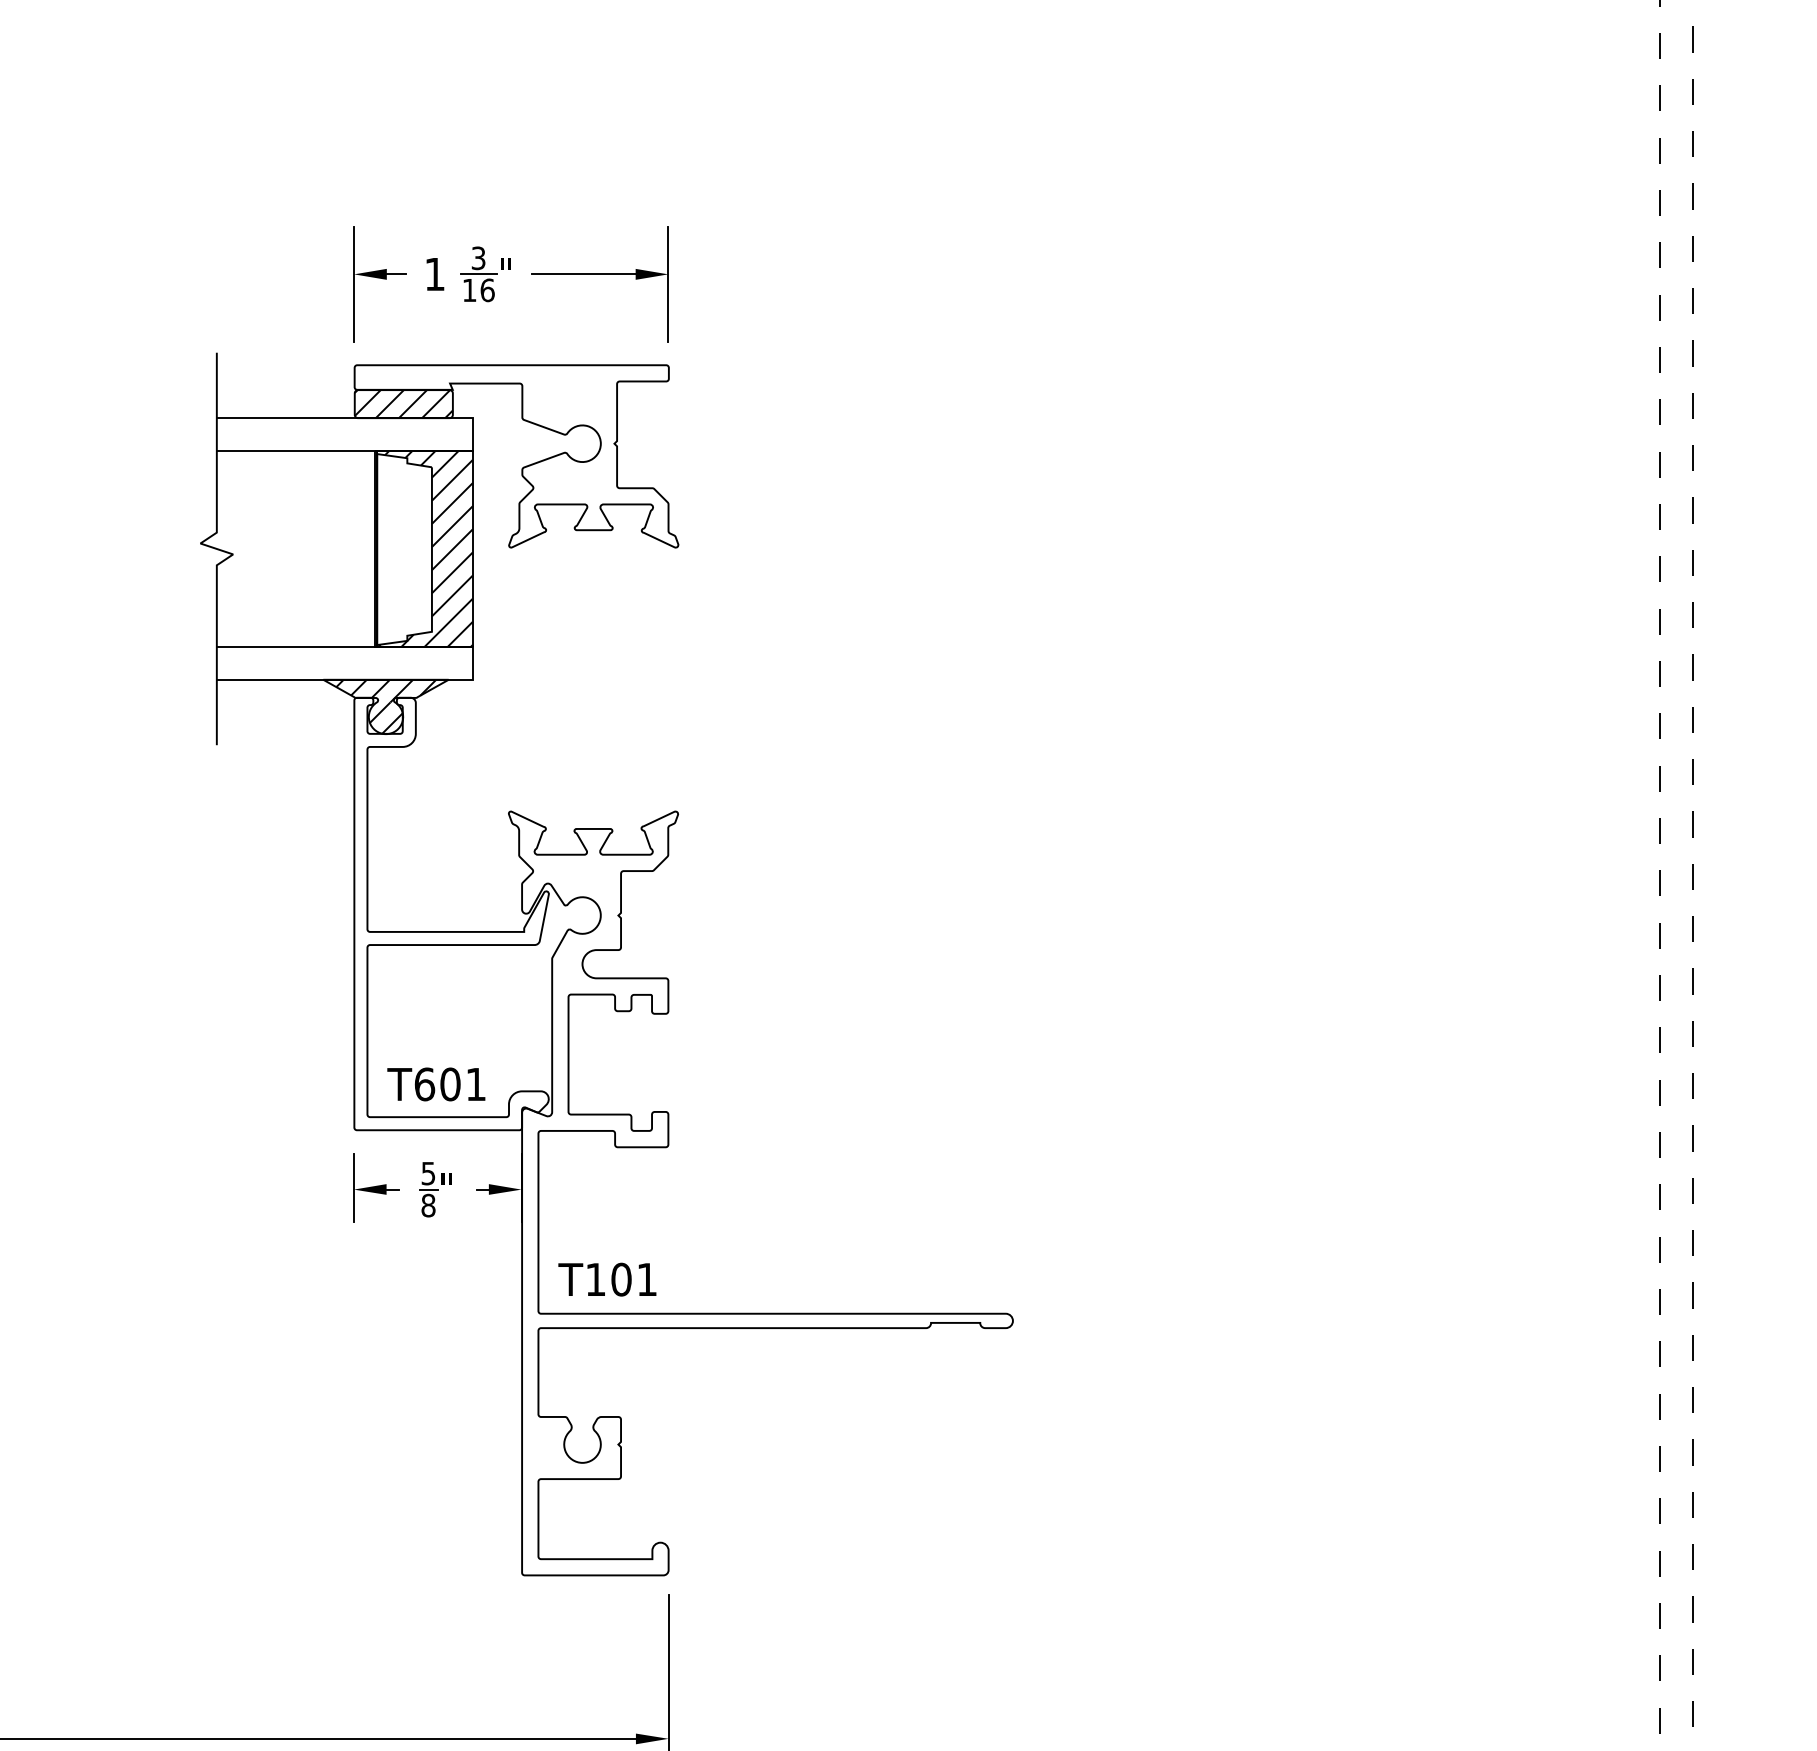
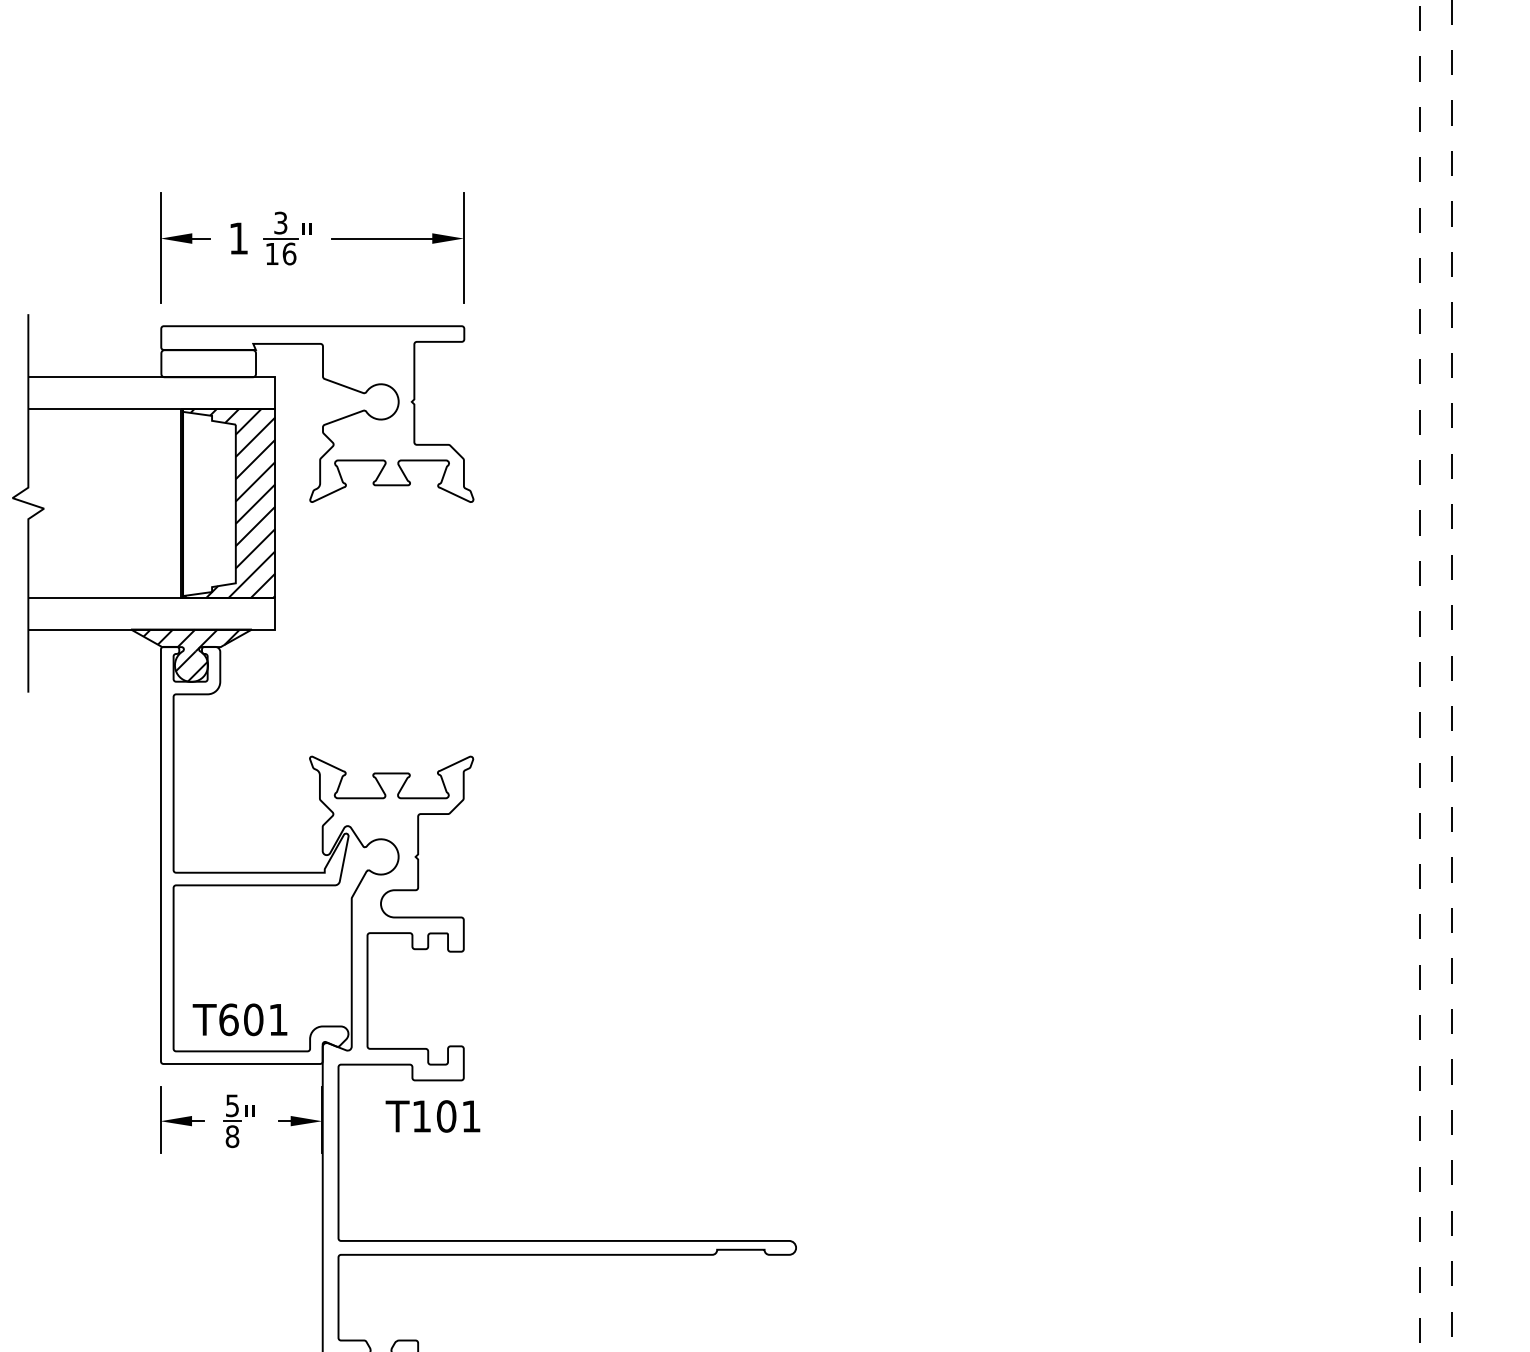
hatch: (403, 404) -> (208, 364), removed
text: (607, 1279) -> (433, 1116), moved

